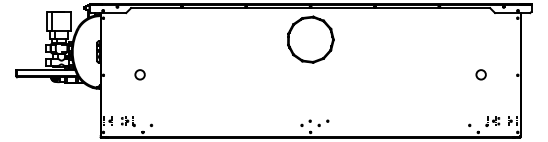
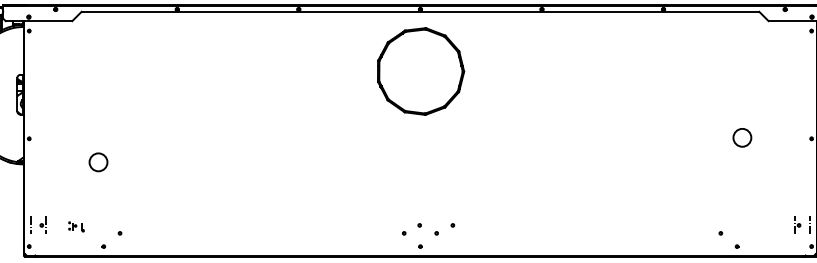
circle: (139, 74) -> (97, 161), moved
part: (128, 121) -> (76, 225), size x0.6
part: (492, 121) -> (763, 225), removed

